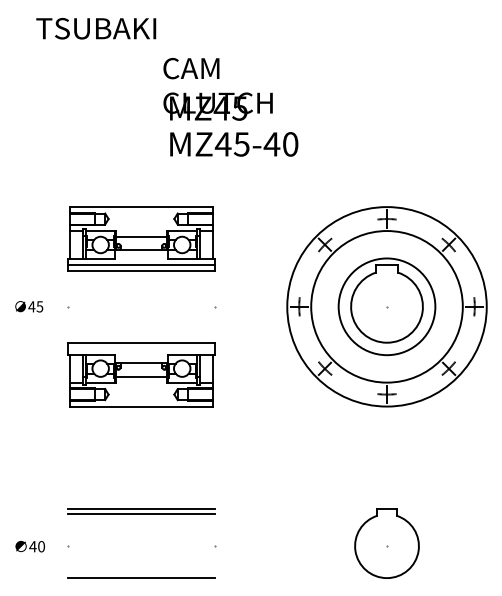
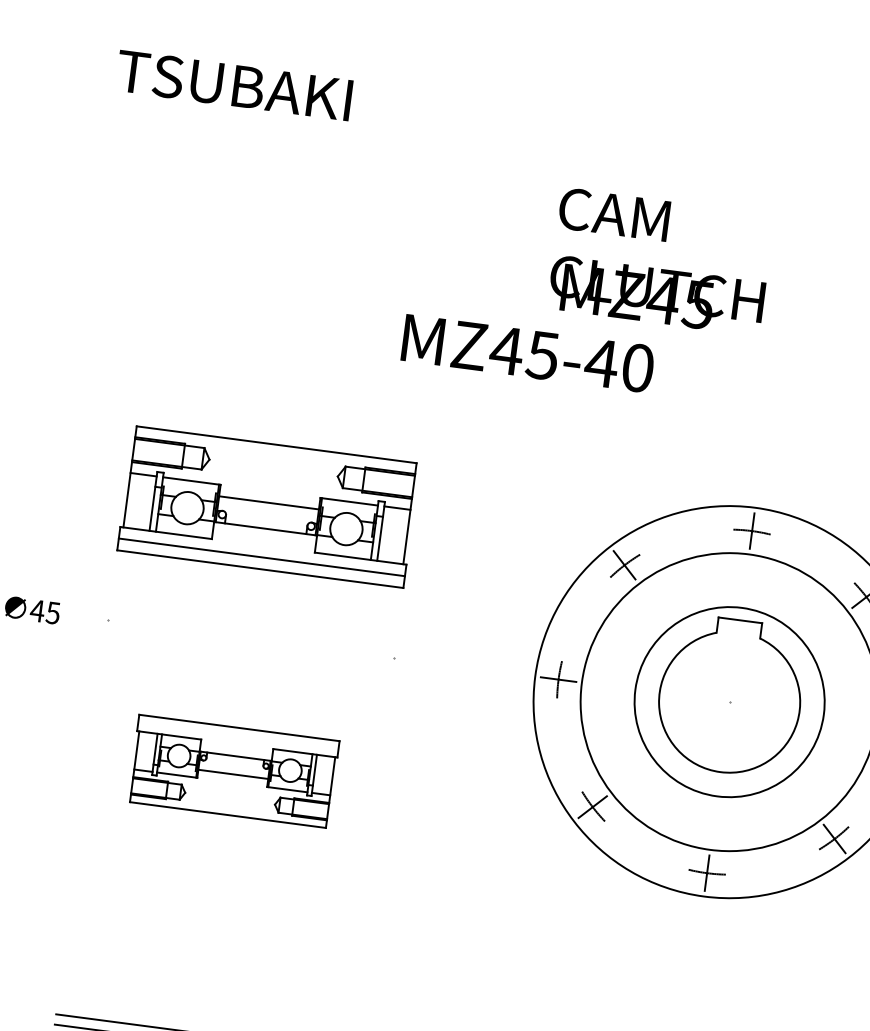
text: (217, 89) -> (659, 262), moved
text: (234, 144) -> (528, 353), moved
part: (141, 374) -> (233, 771), size x0.7

